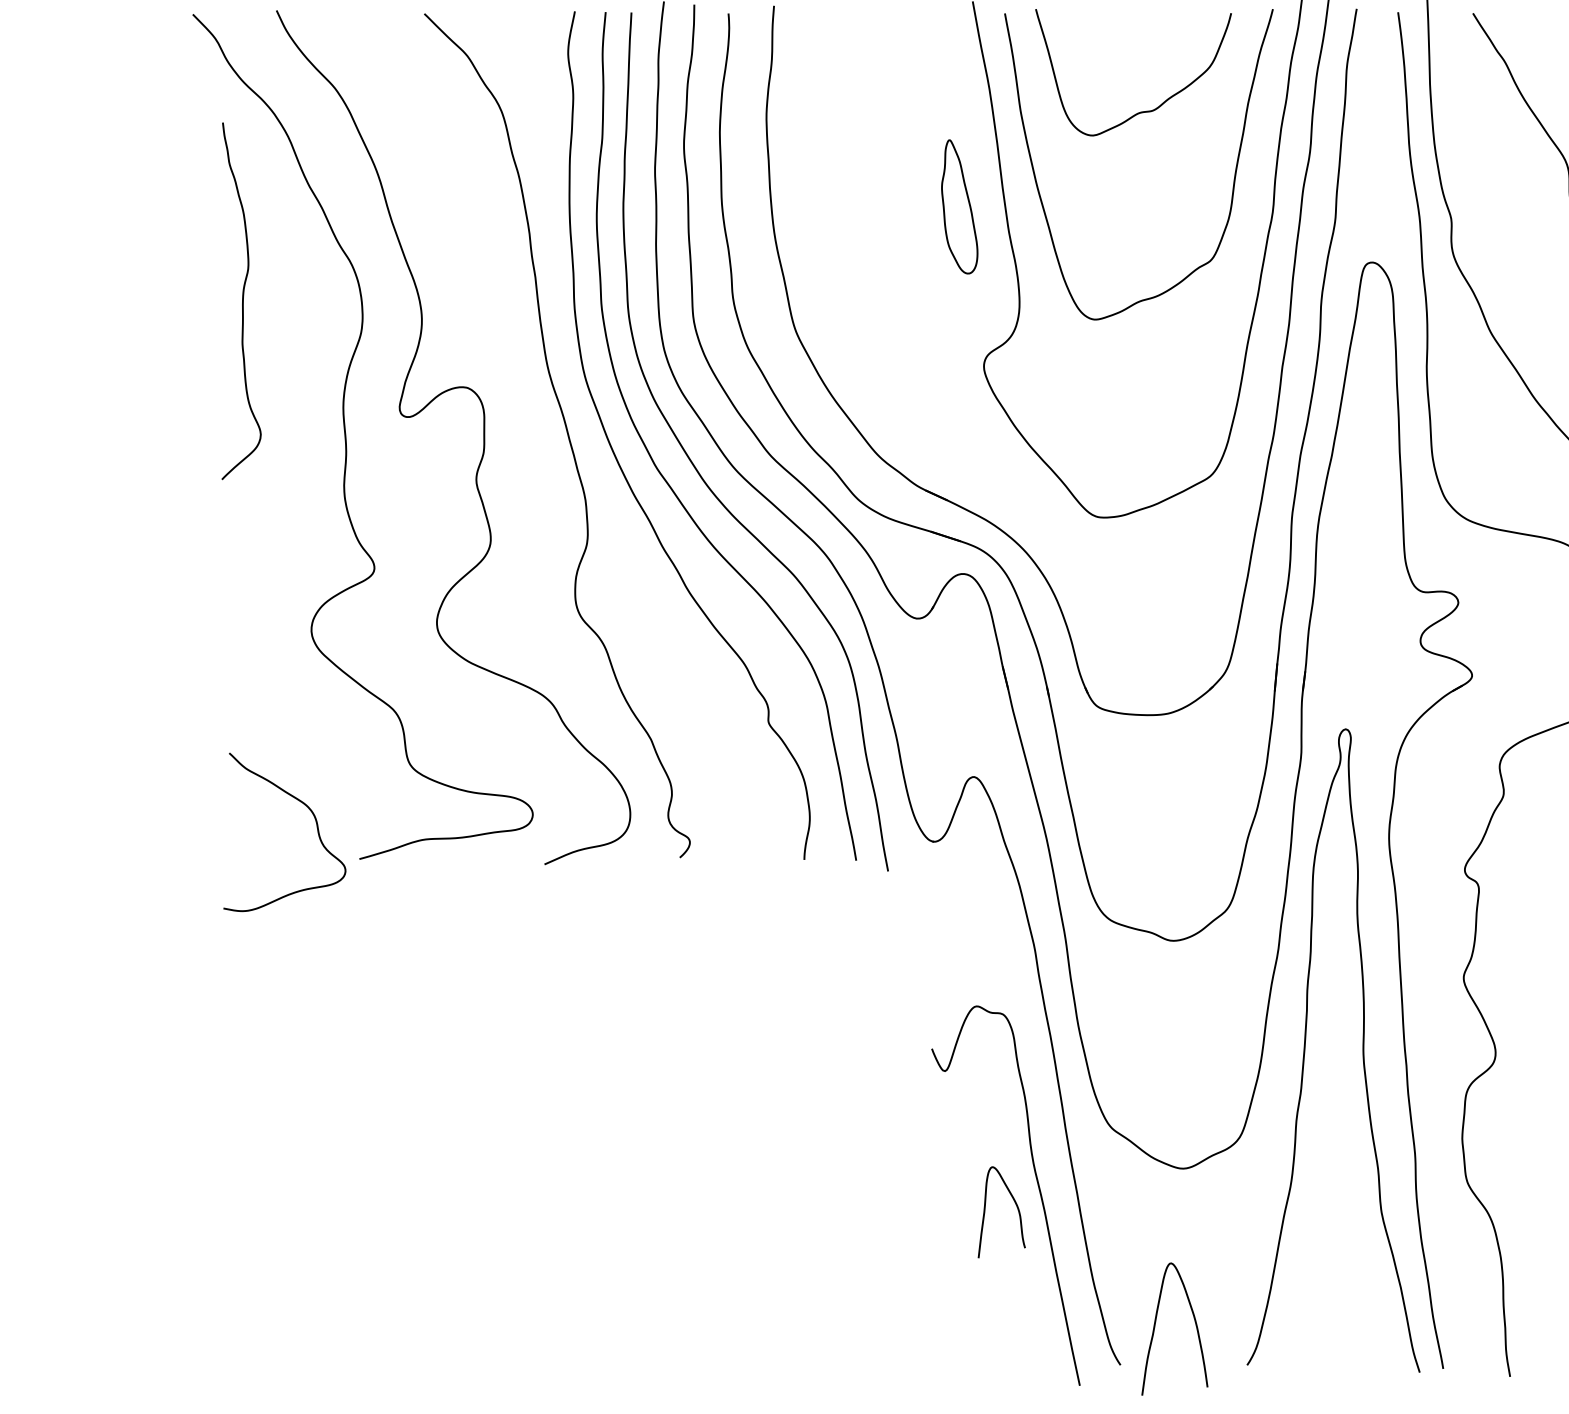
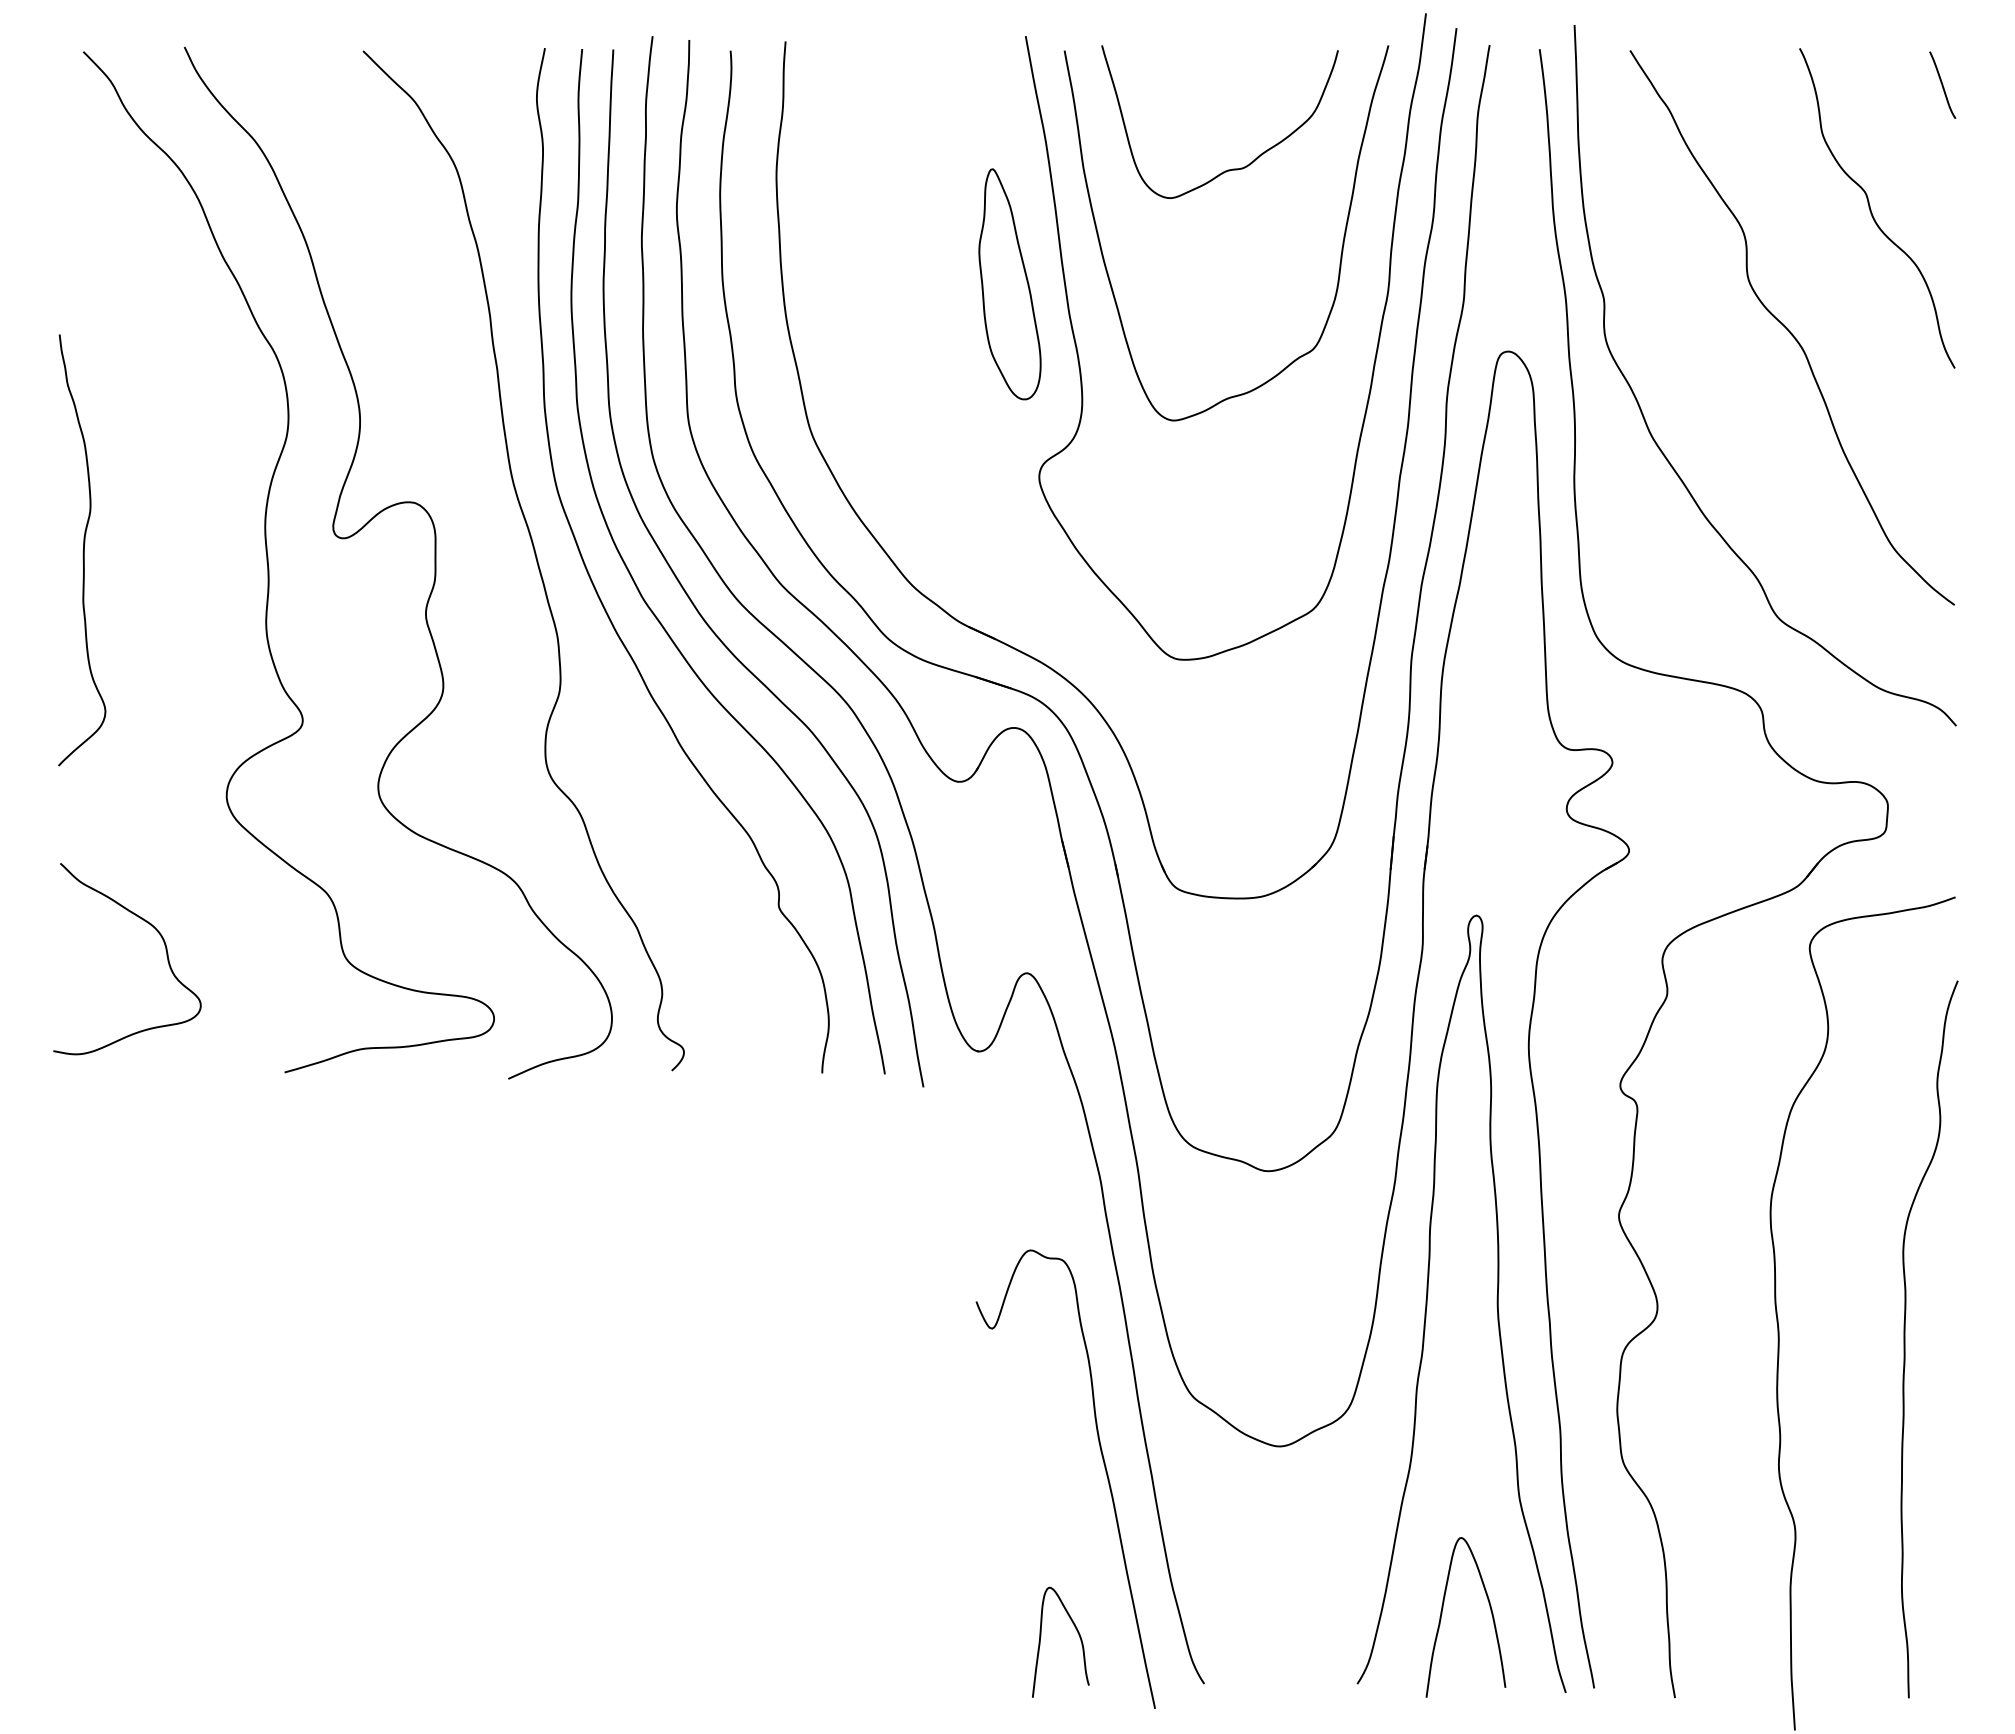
part: (959, 207) -> (1009, 284), size x1.43
curve: (242, 301) -> (83, 550), moved
curve: (316, 825) -> (165, 950), moved
curve: (1016, 1206) -> (1078, 1635), moved
curve: (1155, 1326) -> (1442, 1614), moved

